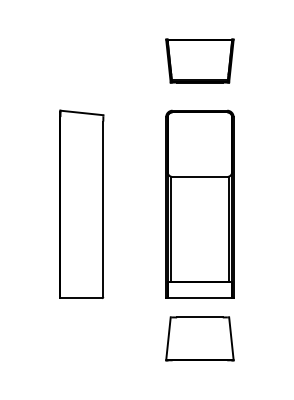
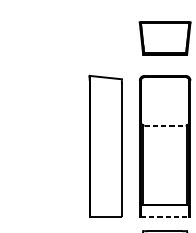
line: (200, 176) -> (165, 125), solid -> dashed
part: (81, 203) -> (105, 145), moved
line: (200, 298) -> (165, 216), solid -> dashed

